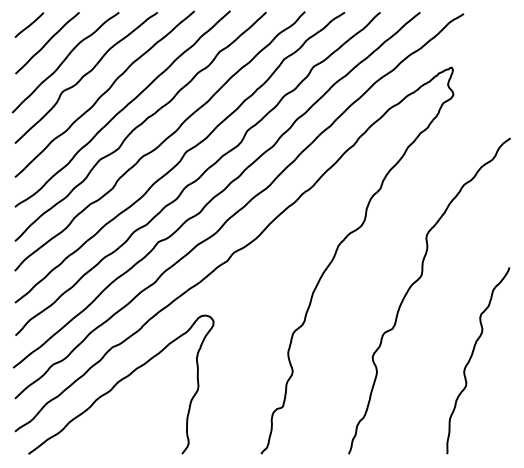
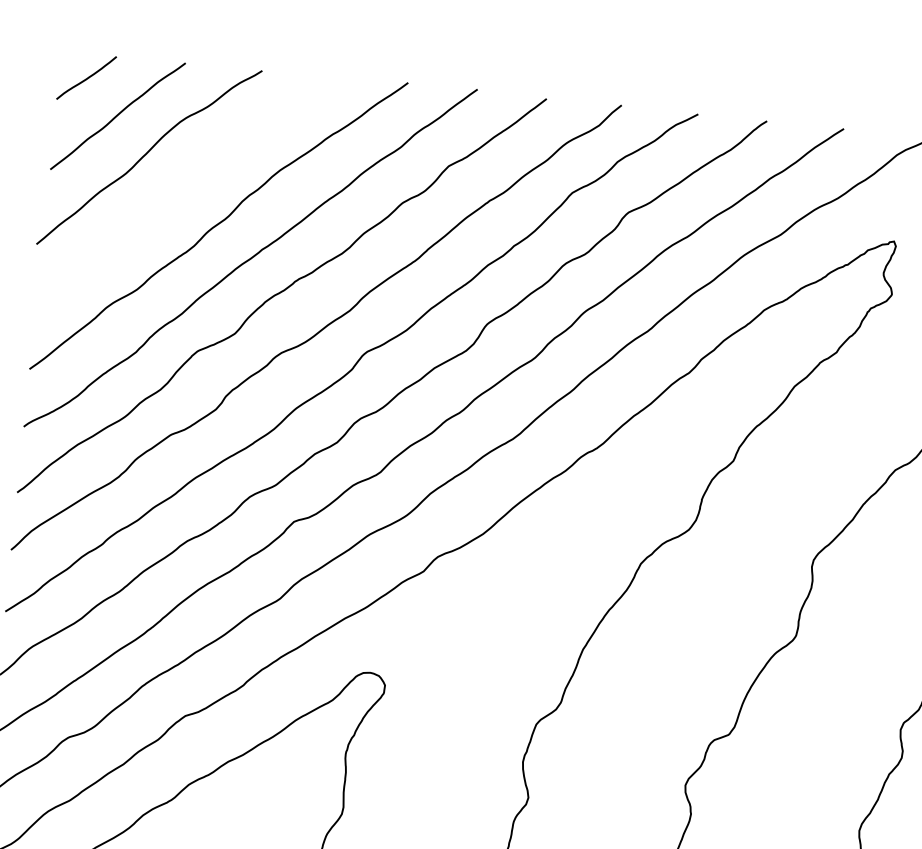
curve: (84, 76) -> (183, 187), removed

